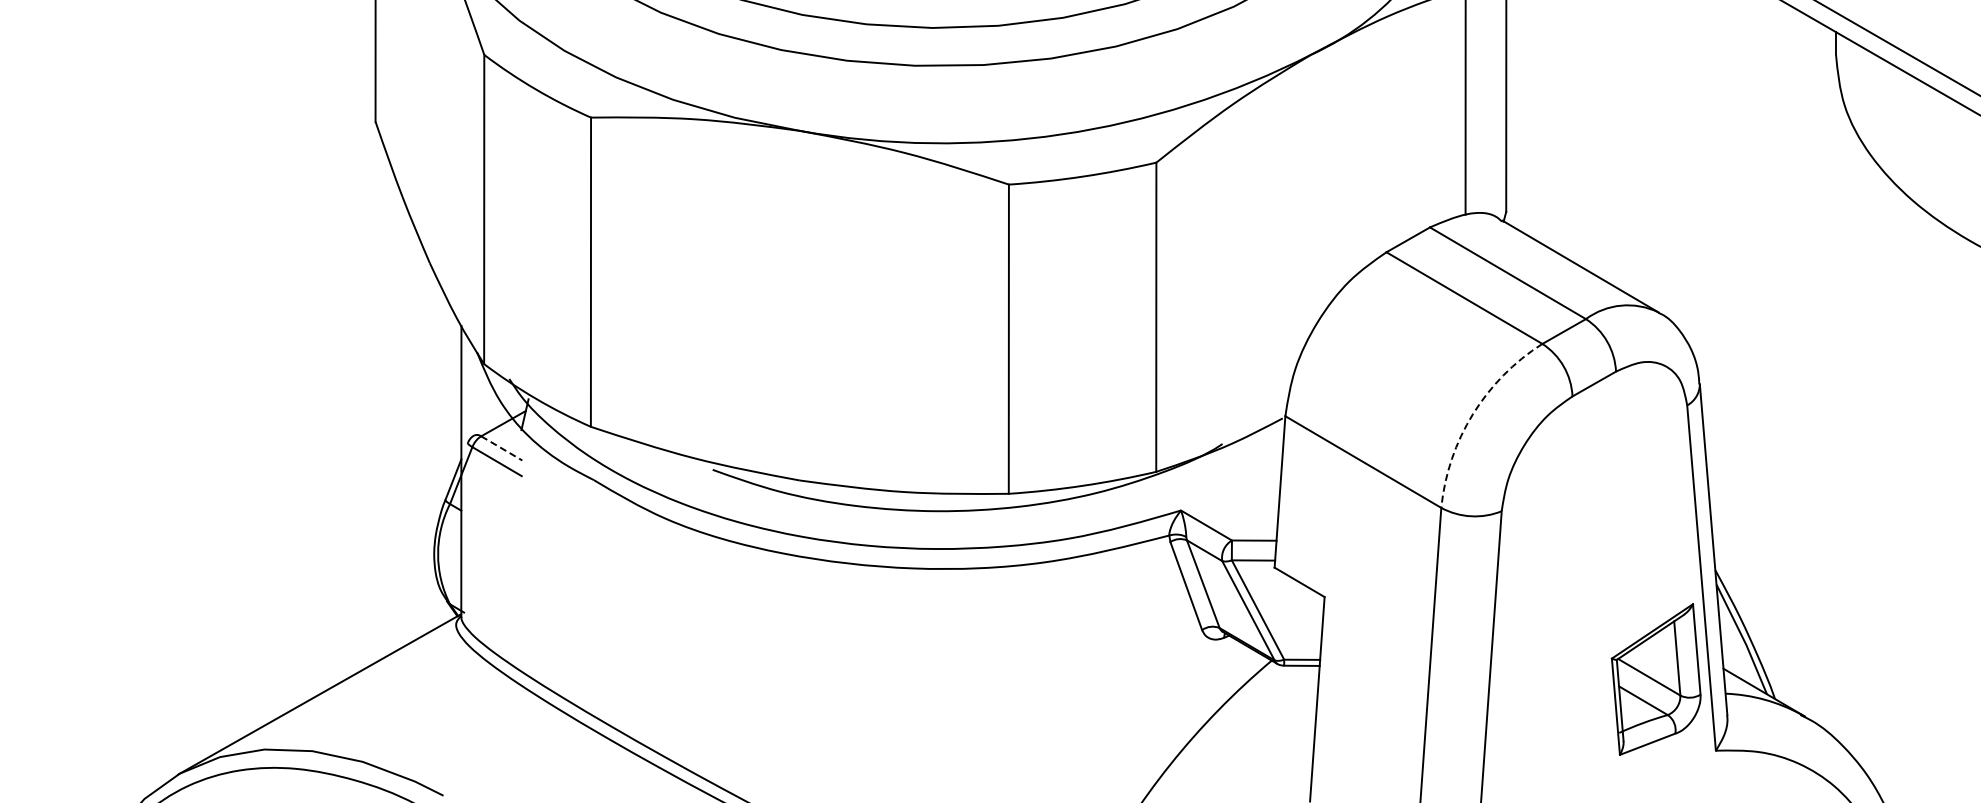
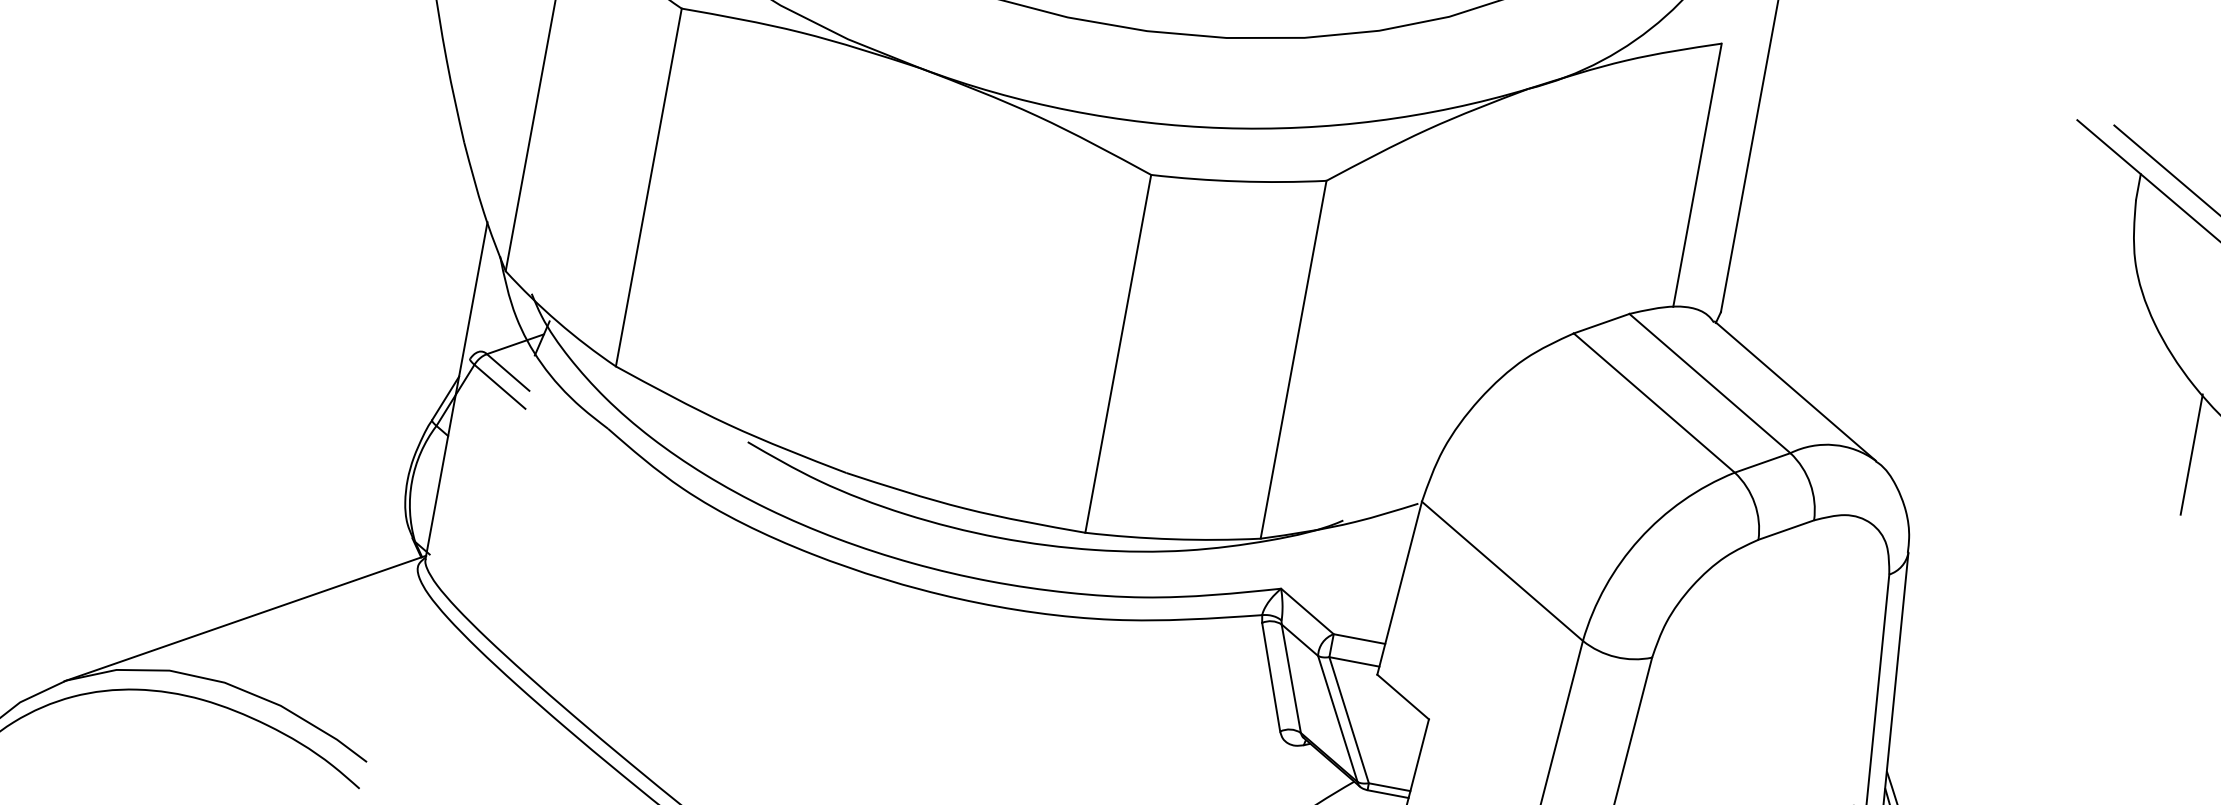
line: (1921, 258) -> (2191, 454), added
arc: (1472, 414) -> (1638, 539), dashed -> solid
line: (501, 448) -> (507, 372), dashed -> solid

